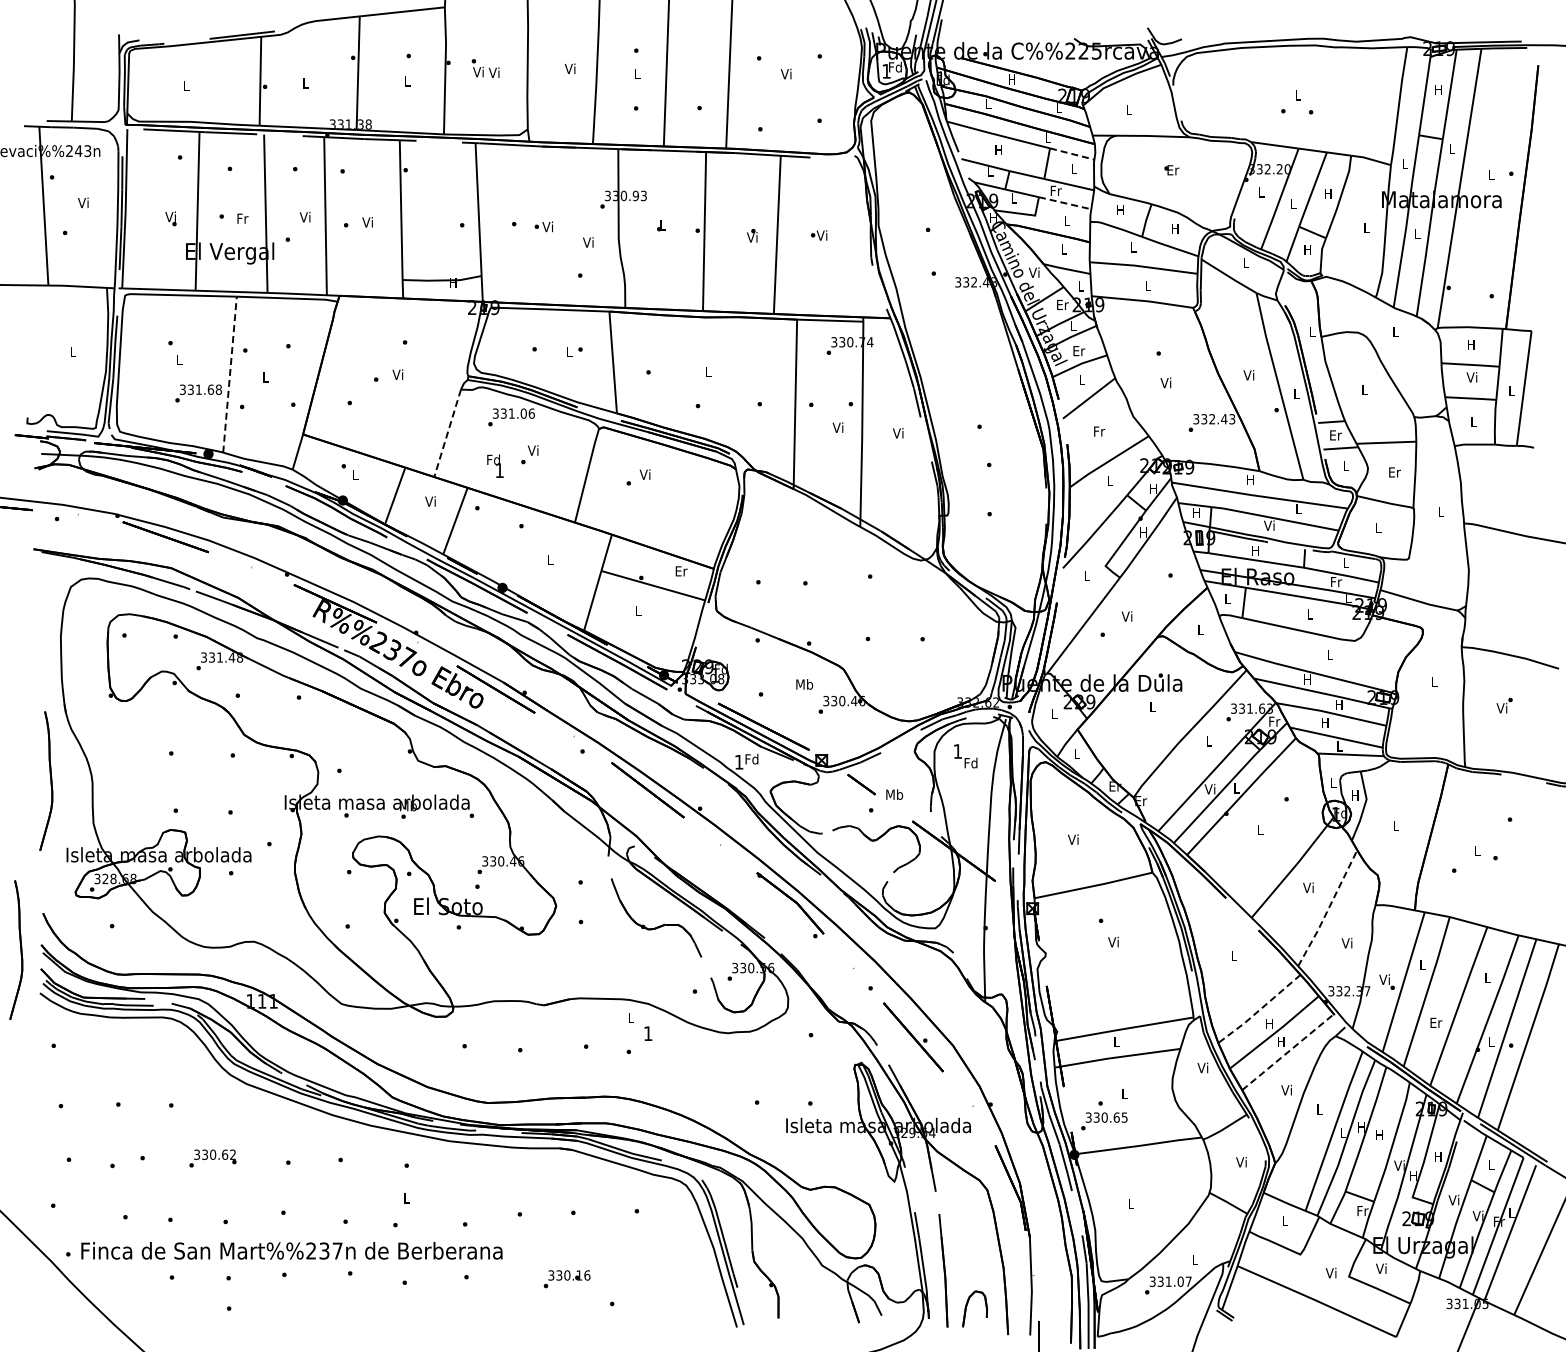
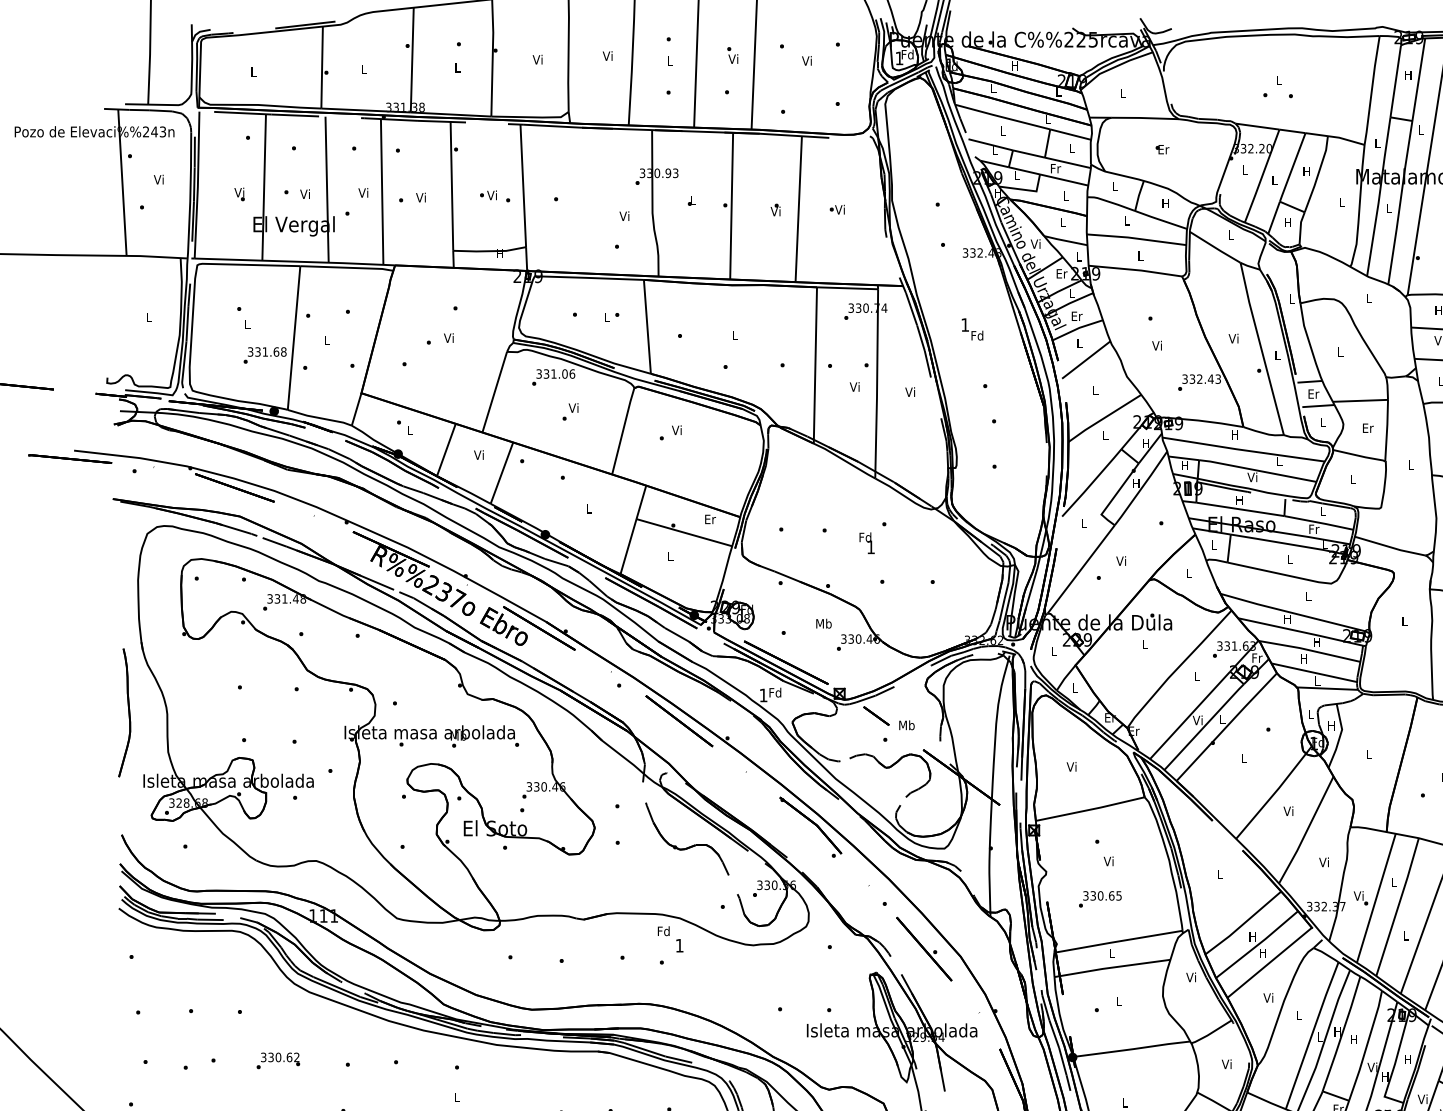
text: (477, 68) -> (732, 55), moved
text: (998, 149) -> (1002, 130), H -> L
line: (1072, 154) -> (1070, 135), dashed -> solid
line: (1065, 203) -> (1064, 180), dashed -> solid
text: (1120, 209) -> (1115, 185), H -> L
text: (242, 218) -> (305, 194), Fr -> Vi
text: (543, 226) -> (488, 195), moved
line: (230, 374) -> (294, 337), dashed -> solid
text: (1099, 431) -> (1095, 390), Fr -> L
line: (447, 433) -> (494, 392), dashed -> solid
text: (495, 465) -> (867, 542), moved
text: (965, 756) -> (972, 329), moved
line: (1328, 909) -> (1306, 831), dashed -> solid
part: (16, 949) -> (97, 868), removed
line: (1259, 1010) -> (1243, 924), dashed -> solid
text: (630, 1017) -> (663, 930), L -> Fd
text: (1436, 1022) -> (1406, 935), Er -> L
line: (1288, 1052) -> (1270, 963), dashed -> solid
text: (1104, 1121) -> (1100, 899), moved

